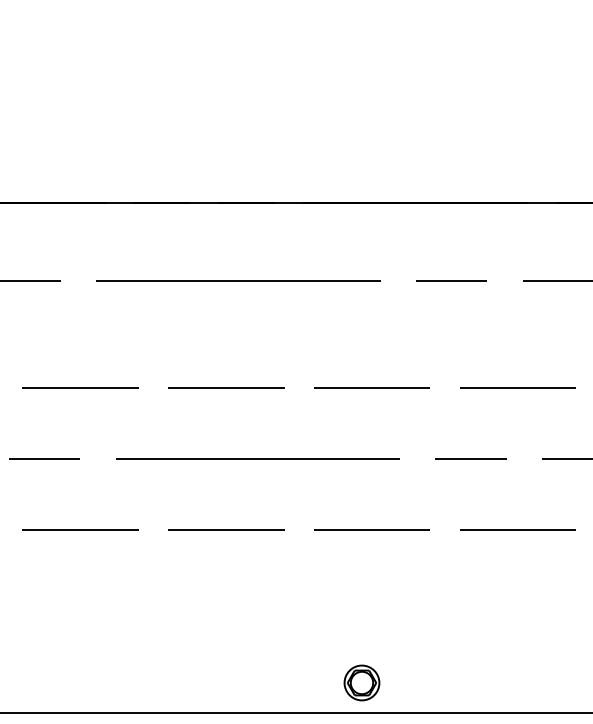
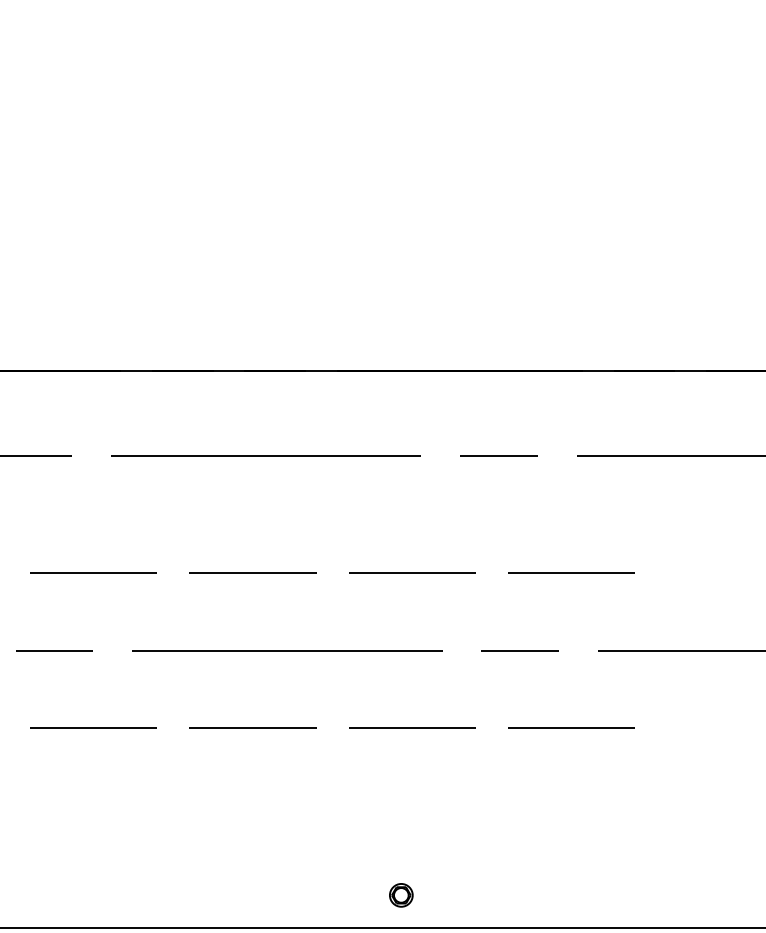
part: (362, 683) -> (401, 895), size x0.6

